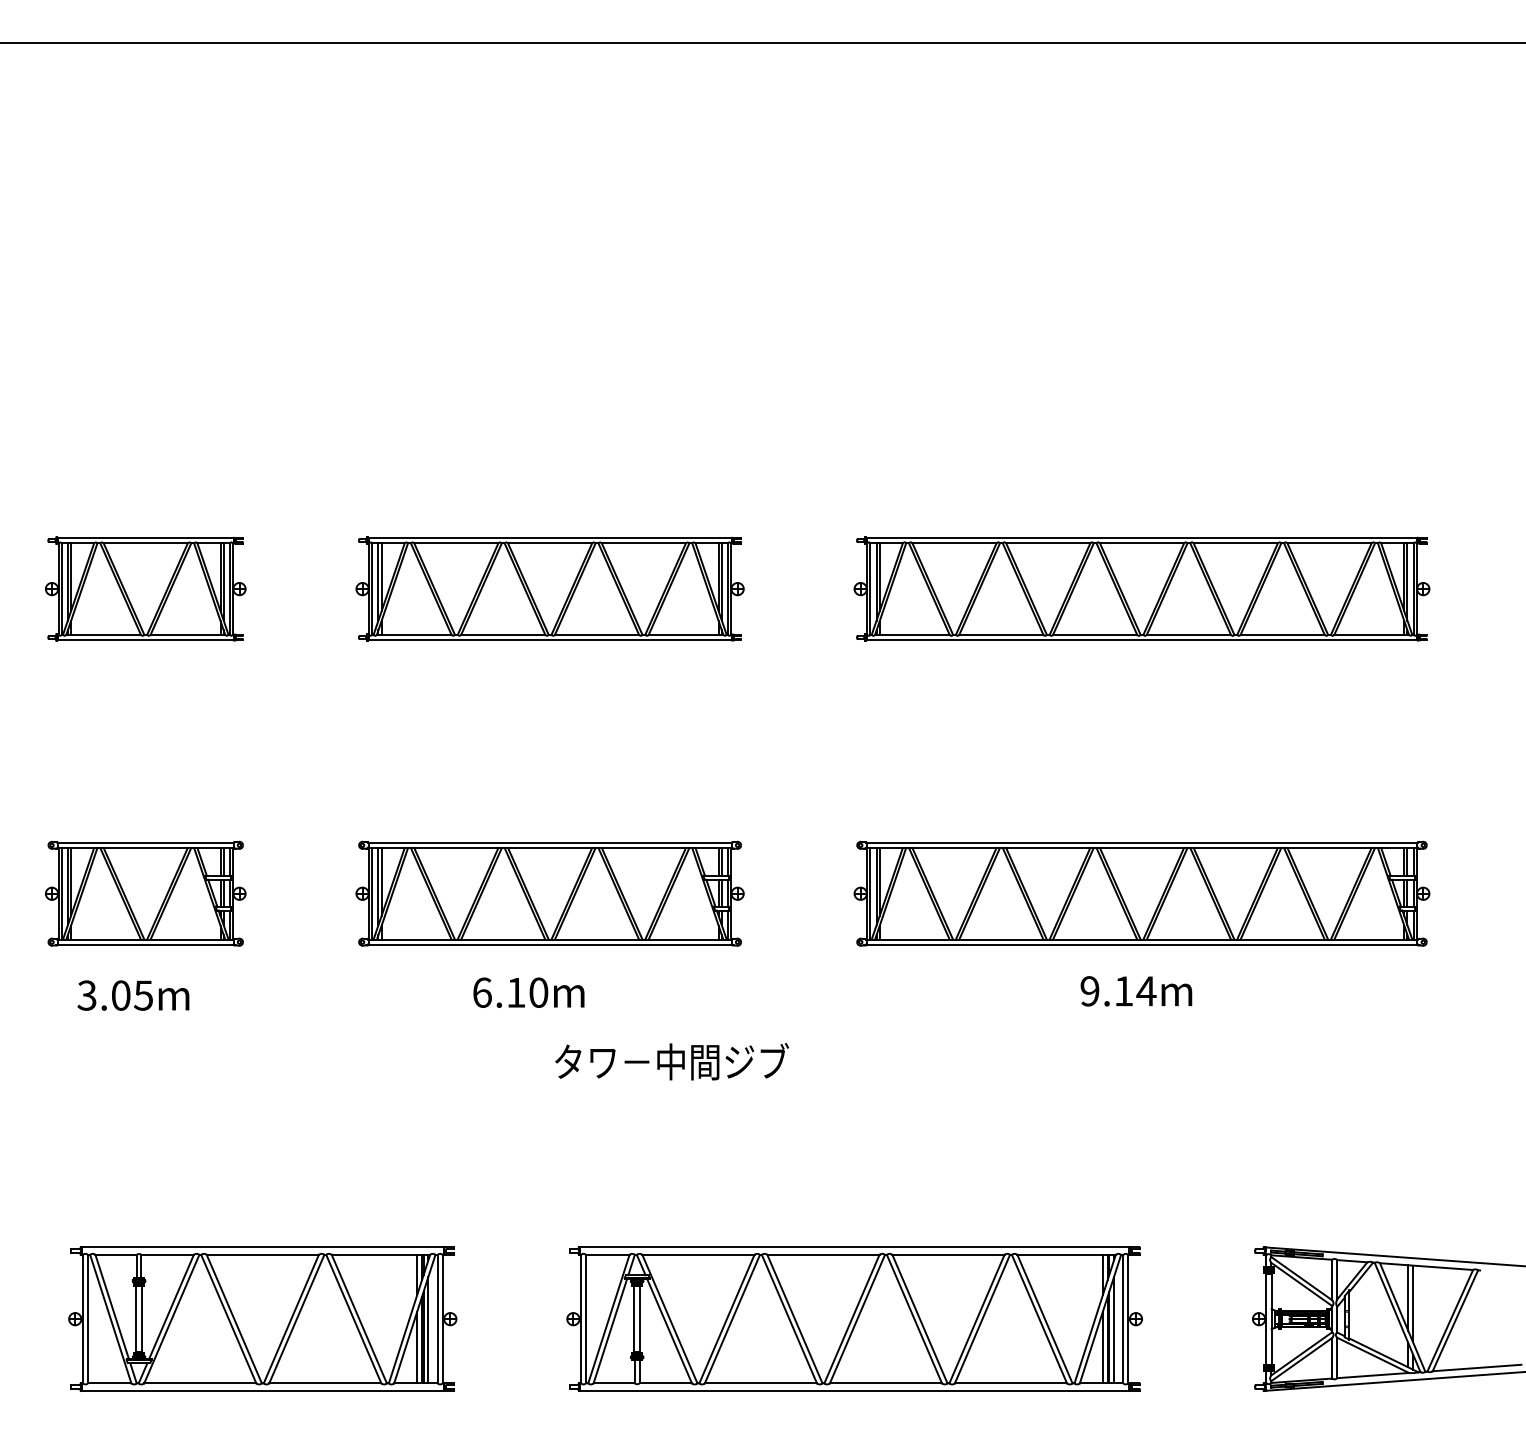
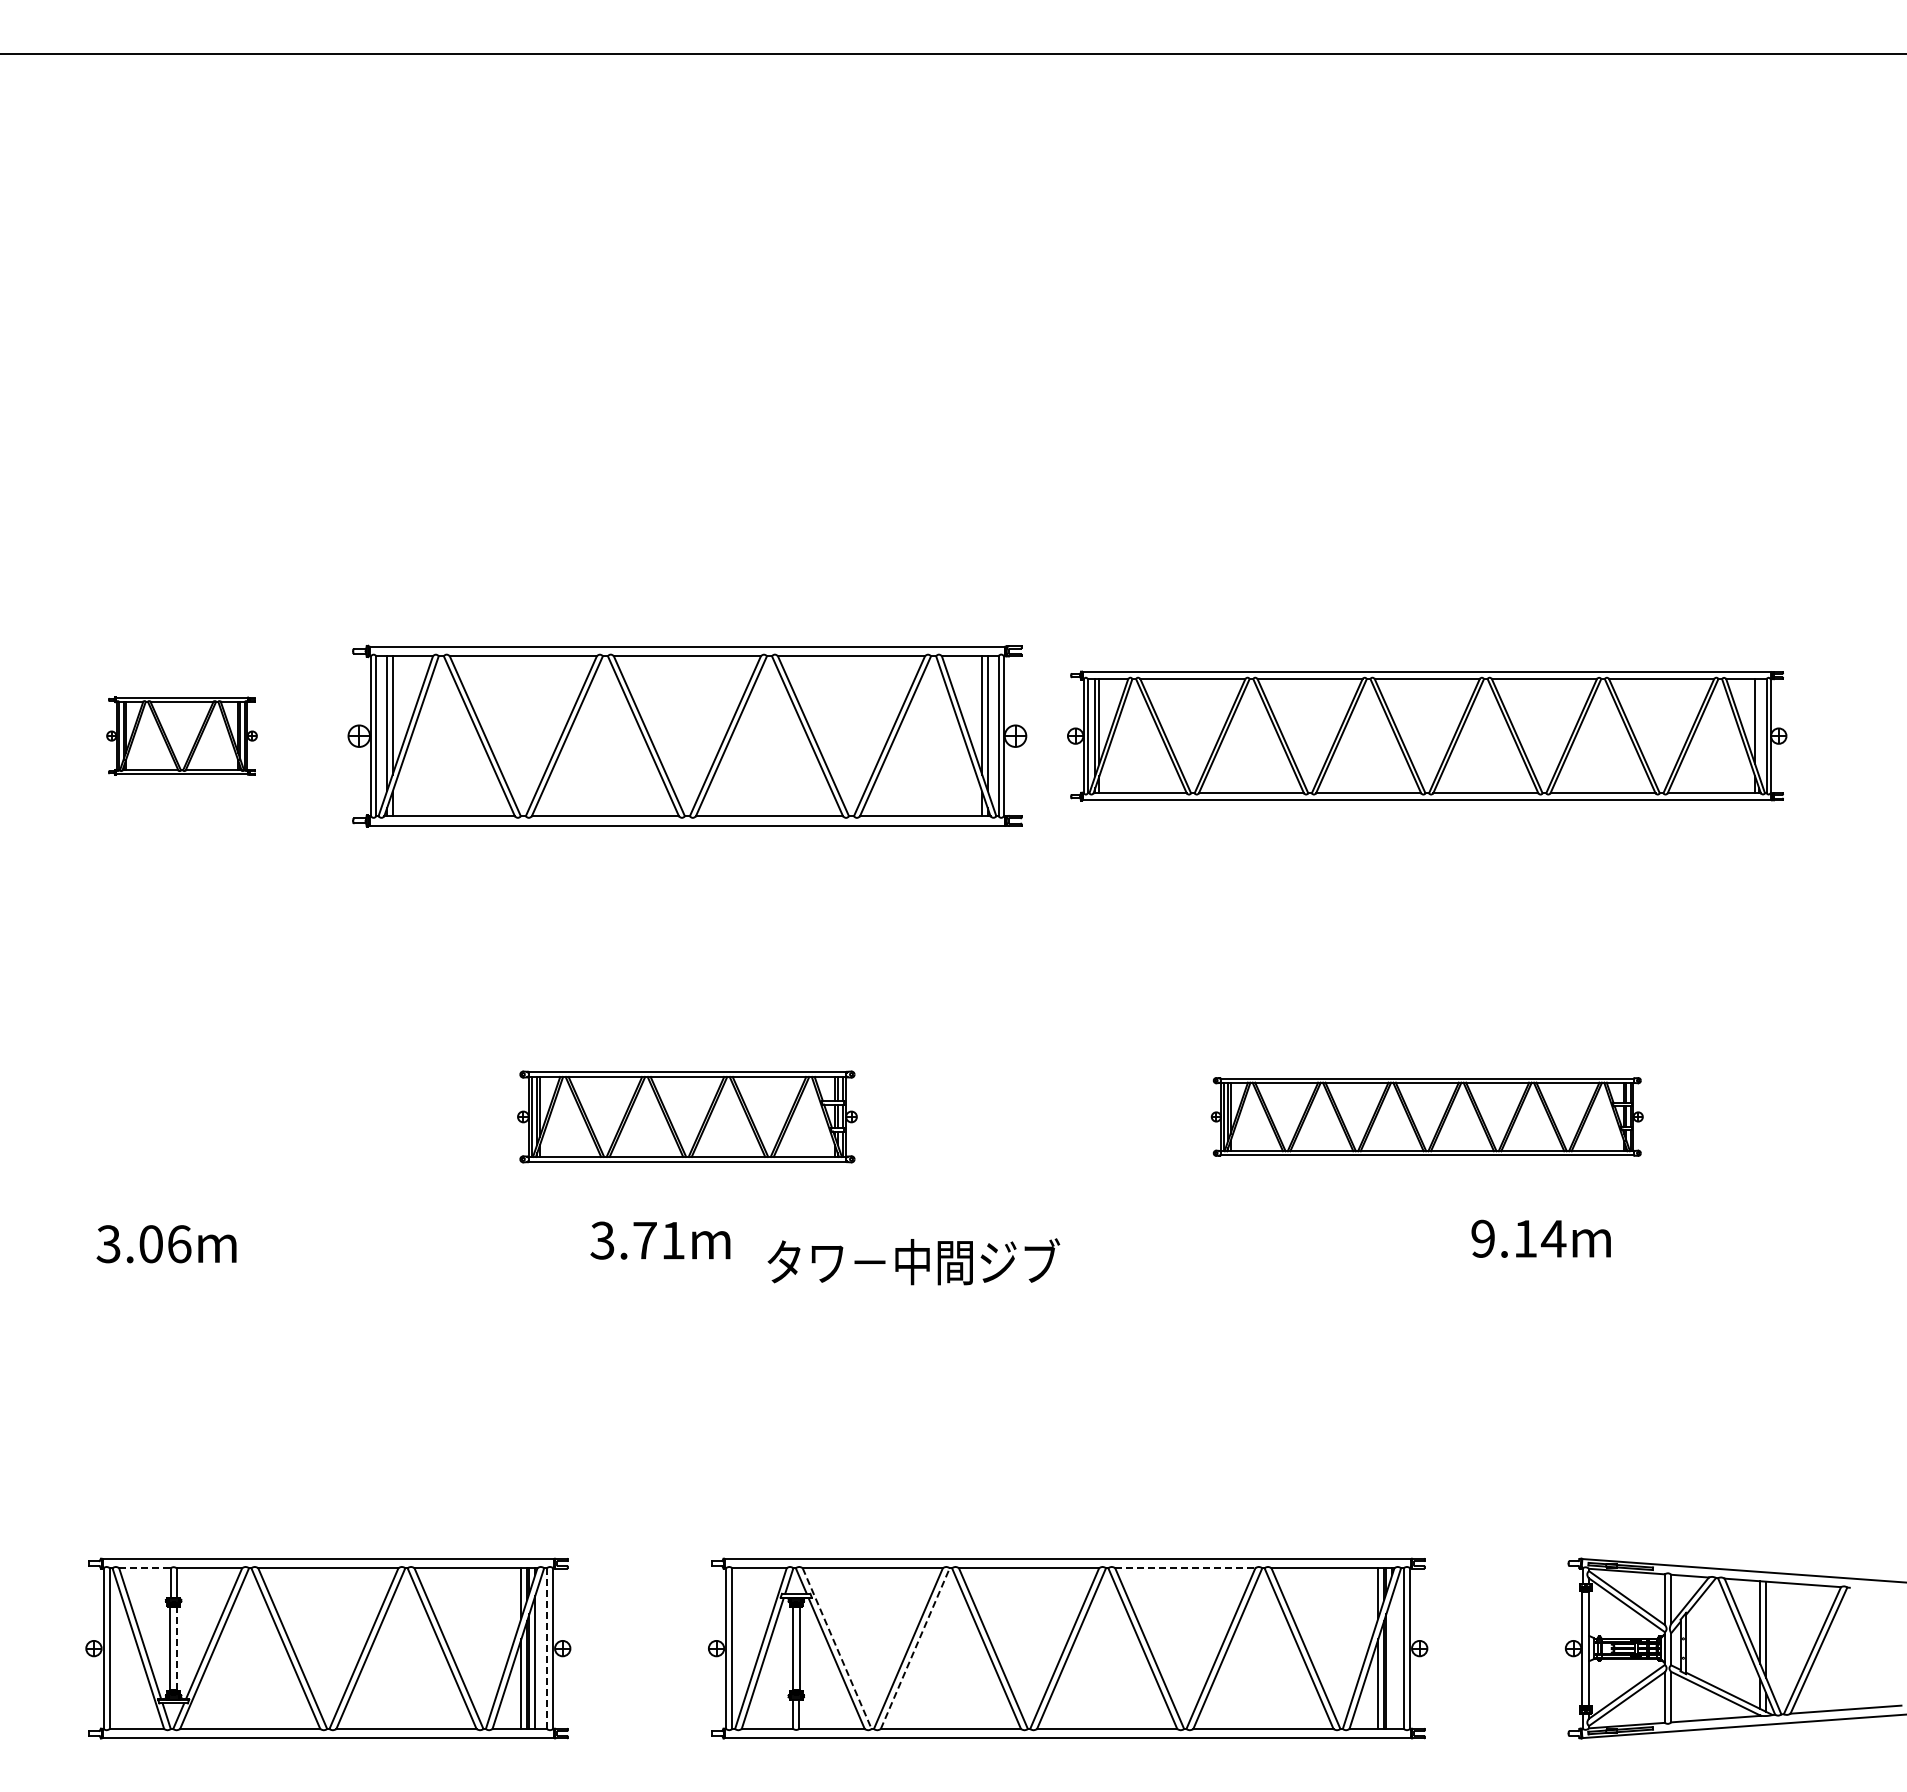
line: (1407, 582) -> (1758, 727), removed
part: (145, 588) -> (181, 735), size x0.6
part: (550, 588) -> (687, 735), size x1.4
part: (145, 893) -> (181, 1116), removed
part: (550, 893) -> (687, 1116), size x0.7
part: (1142, 893) -> (1427, 1116), size x0.6
text: (1135, 991) -> (1540, 1238), moved
text: (510, 992) -> (637, 1240), 6.10m -> 3.71m
text: (143, 995) -> (179, 1244), 3.05m -> 3.06m
text: (671, 1061) -> (913, 1261), moved
line: (115, 1255) -> (144, 1568), solid -> dashed
line: (948, 1255) -> (1185, 1568), solid -> dashed
line: (142, 1319) -> (177, 1648), solid -> dashed
line: (437, 1319) -> (546, 1649), solid -> dashed
line: (670, 1319) -> (837, 1649), solid -> dashed
line: (732, 1319) -> (915, 1648), solid -> dashed
line: (1114, 1329) -> (1392, 1661), removed

